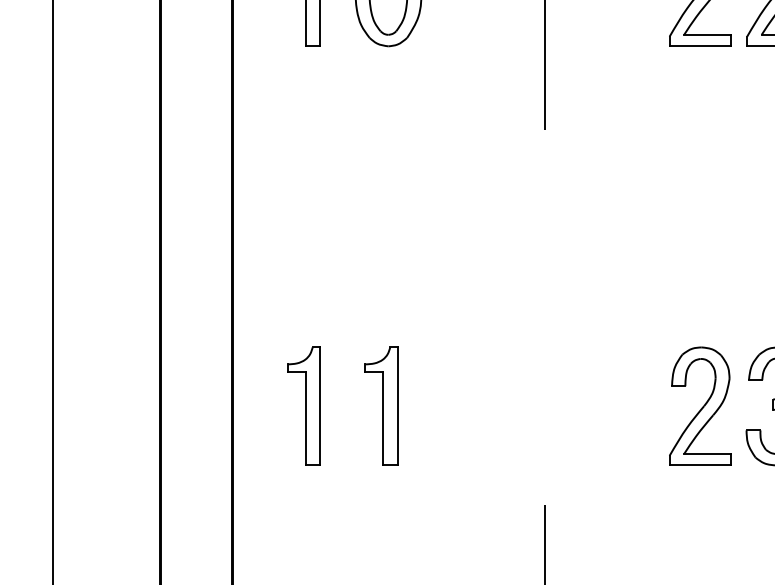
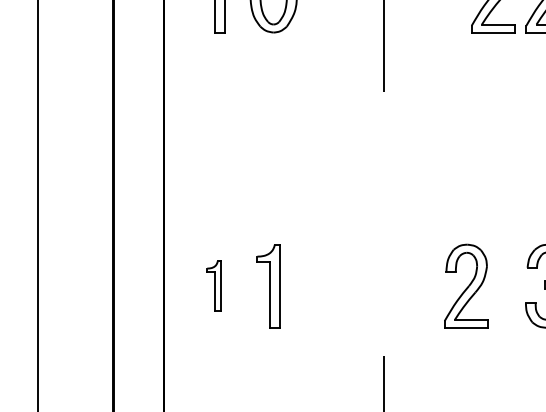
part: (700, 405) -> (466, 285), moved
part: (303, 406) -> (213, 286), size x0.6

